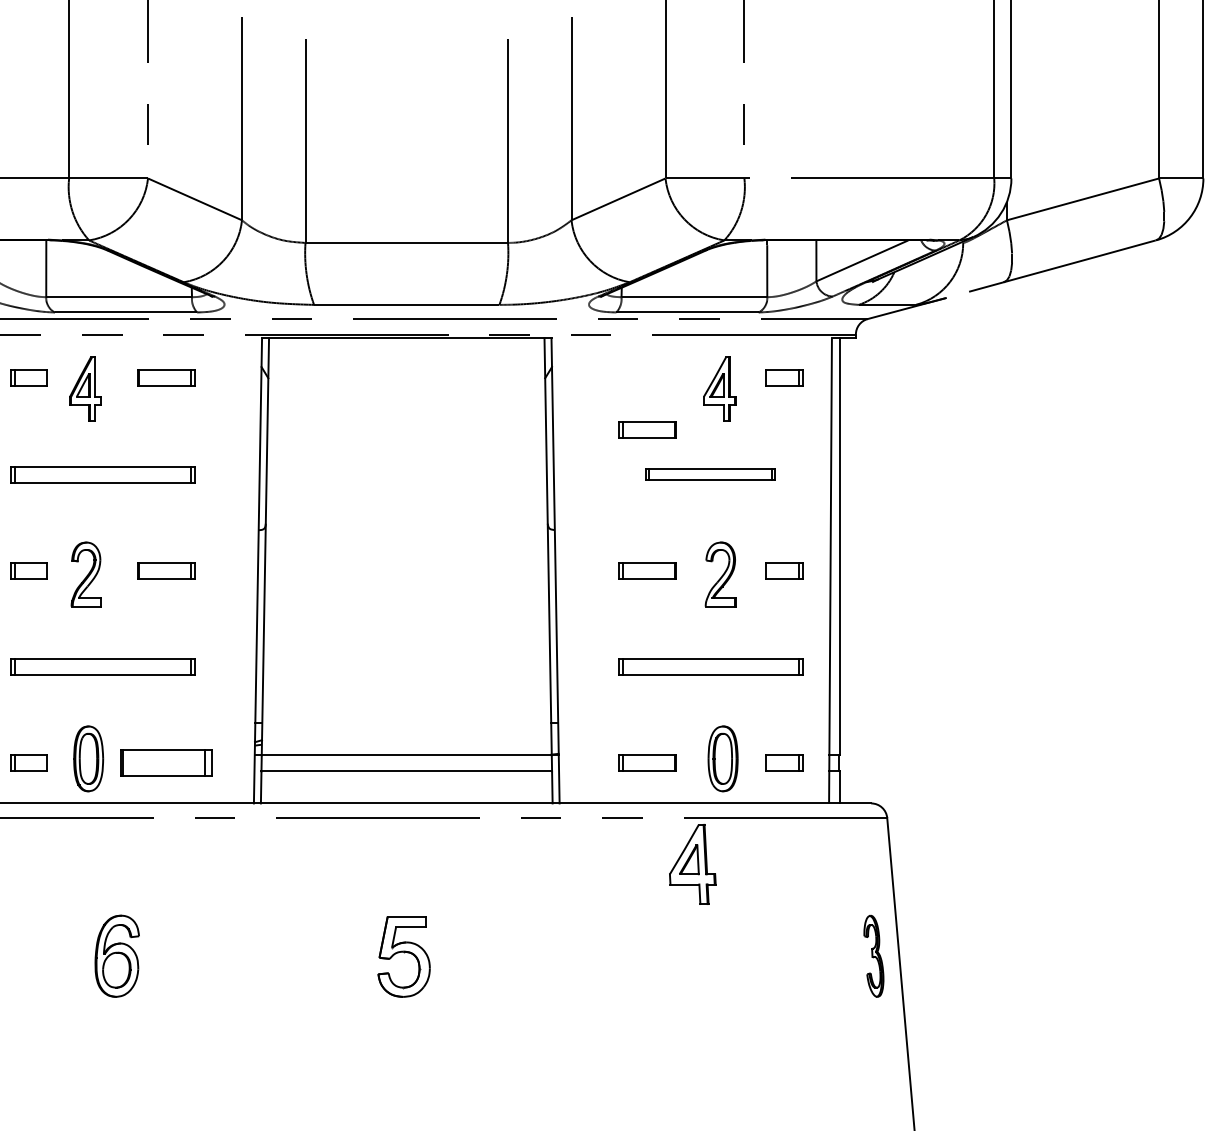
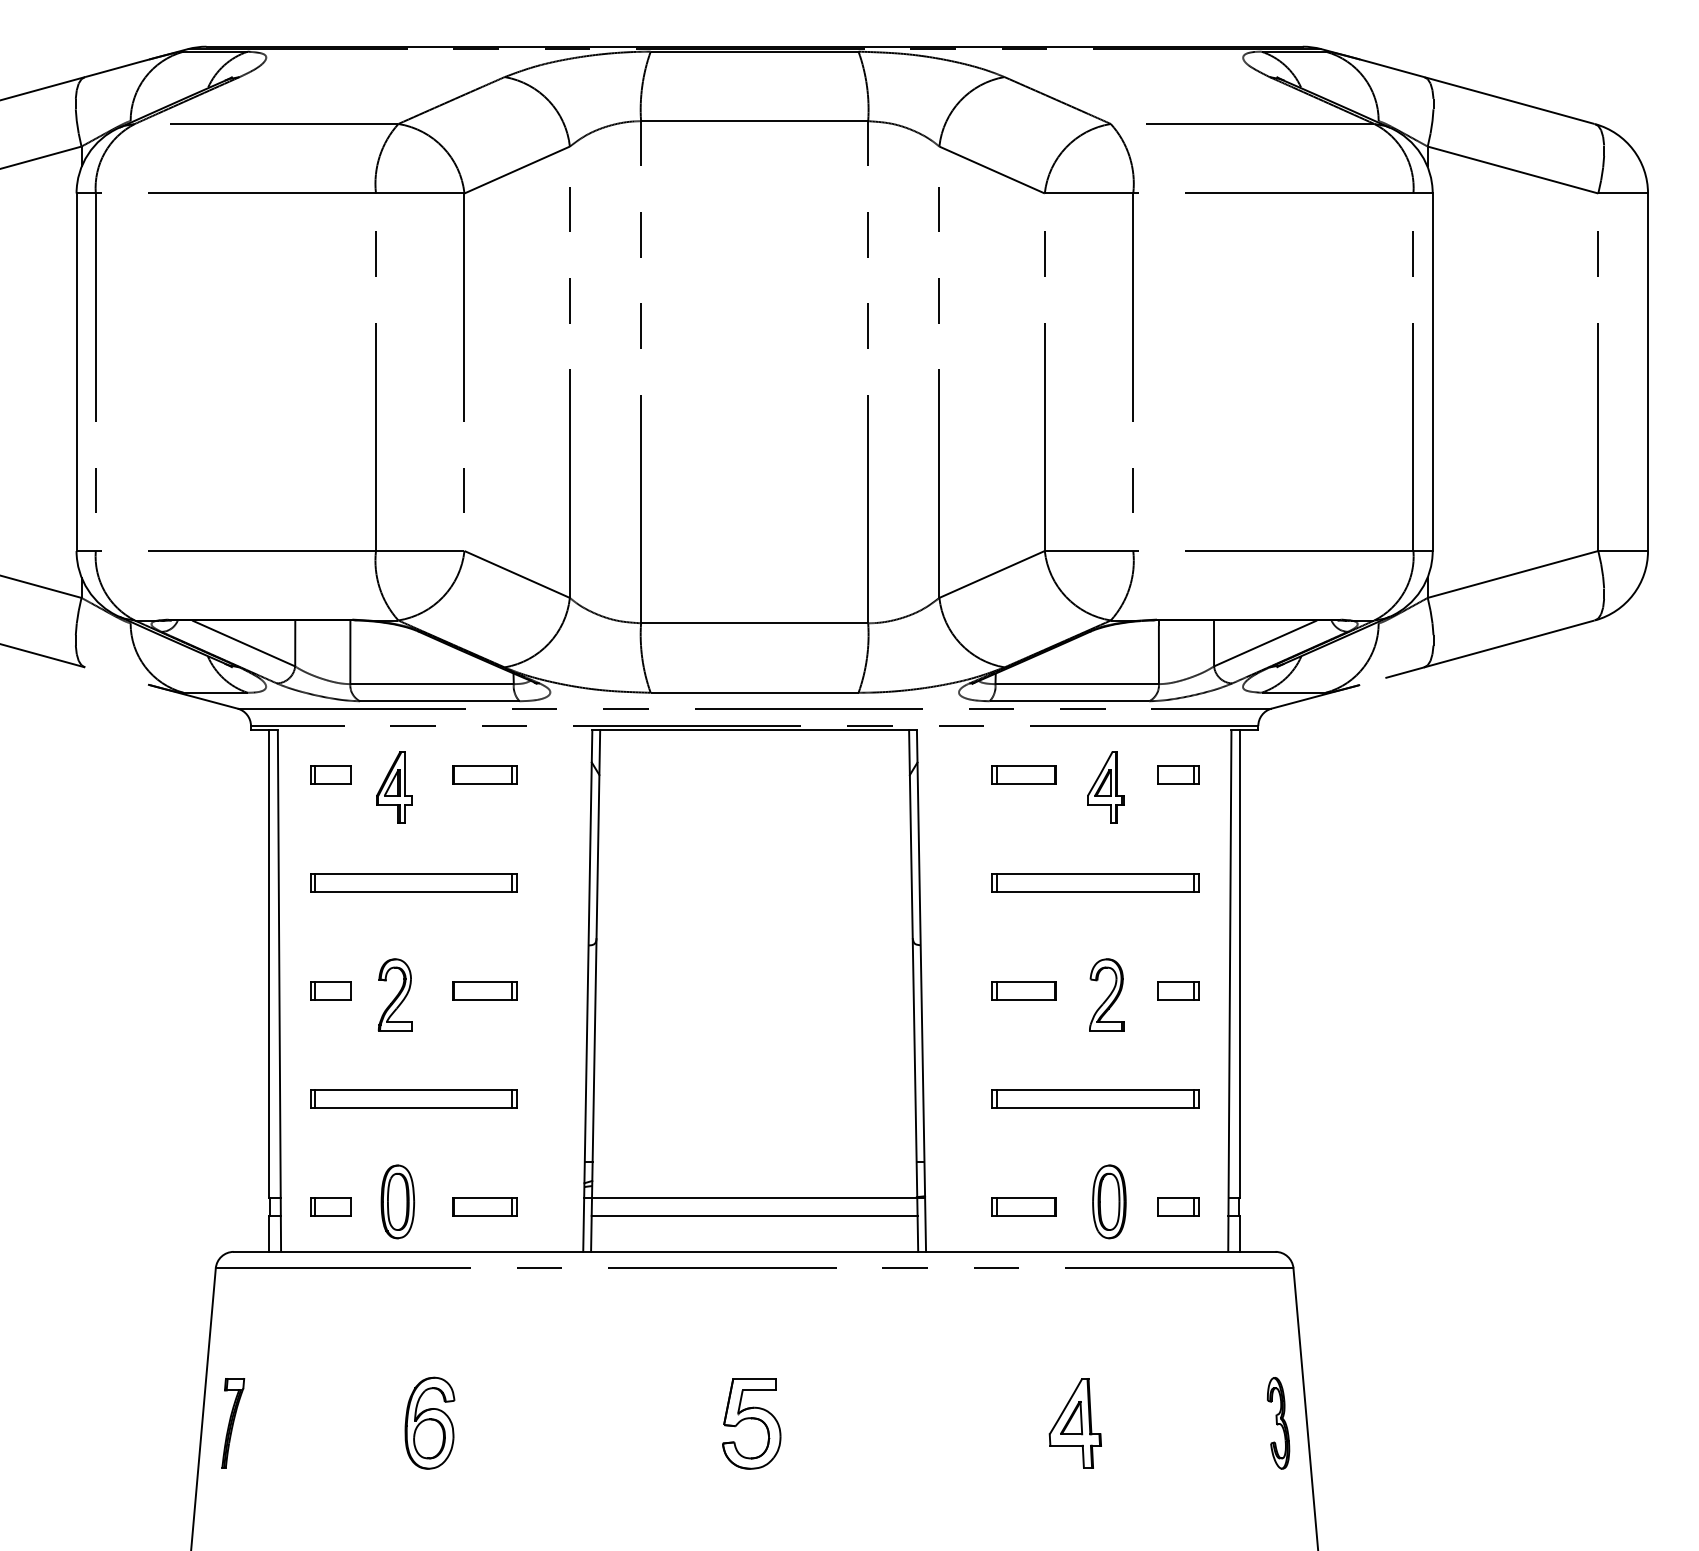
part: (646, 429) -> (1023, 774), moved
part: (710, 474) -> (1095, 882), size x1.43
part: (165, 762) -> (484, 1206), size x0.62
part: (691, 864) -> (1074, 1423), moved

